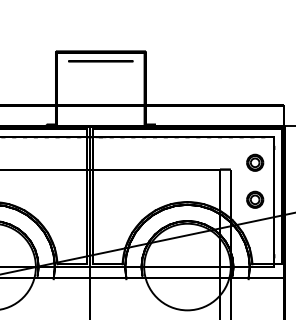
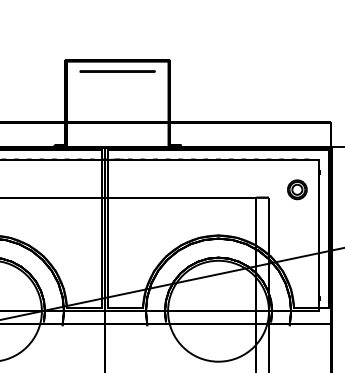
part: (255, 199) -> (297, 232), removed

